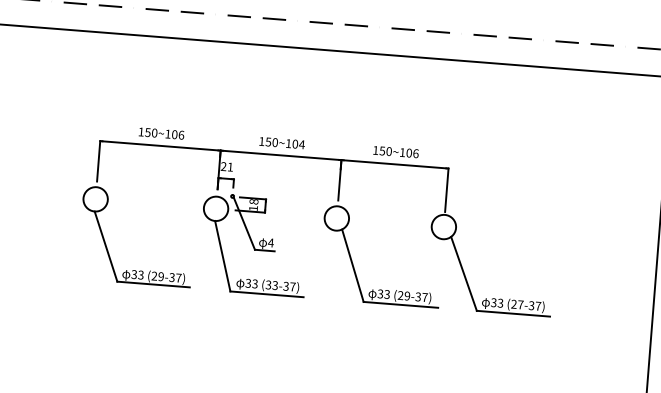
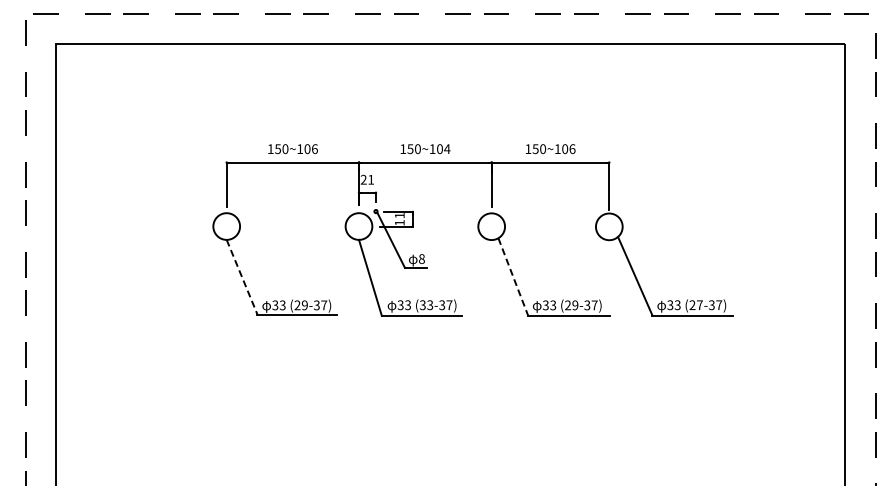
text: (253, 201) -> (399, 215), 18 -> 11
text: (270, 242) -> (421, 258), 4 -> 8
line: (106, 246) -> (242, 277), solid -> dashed
line: (353, 266) -> (513, 277), solid -> dashed

